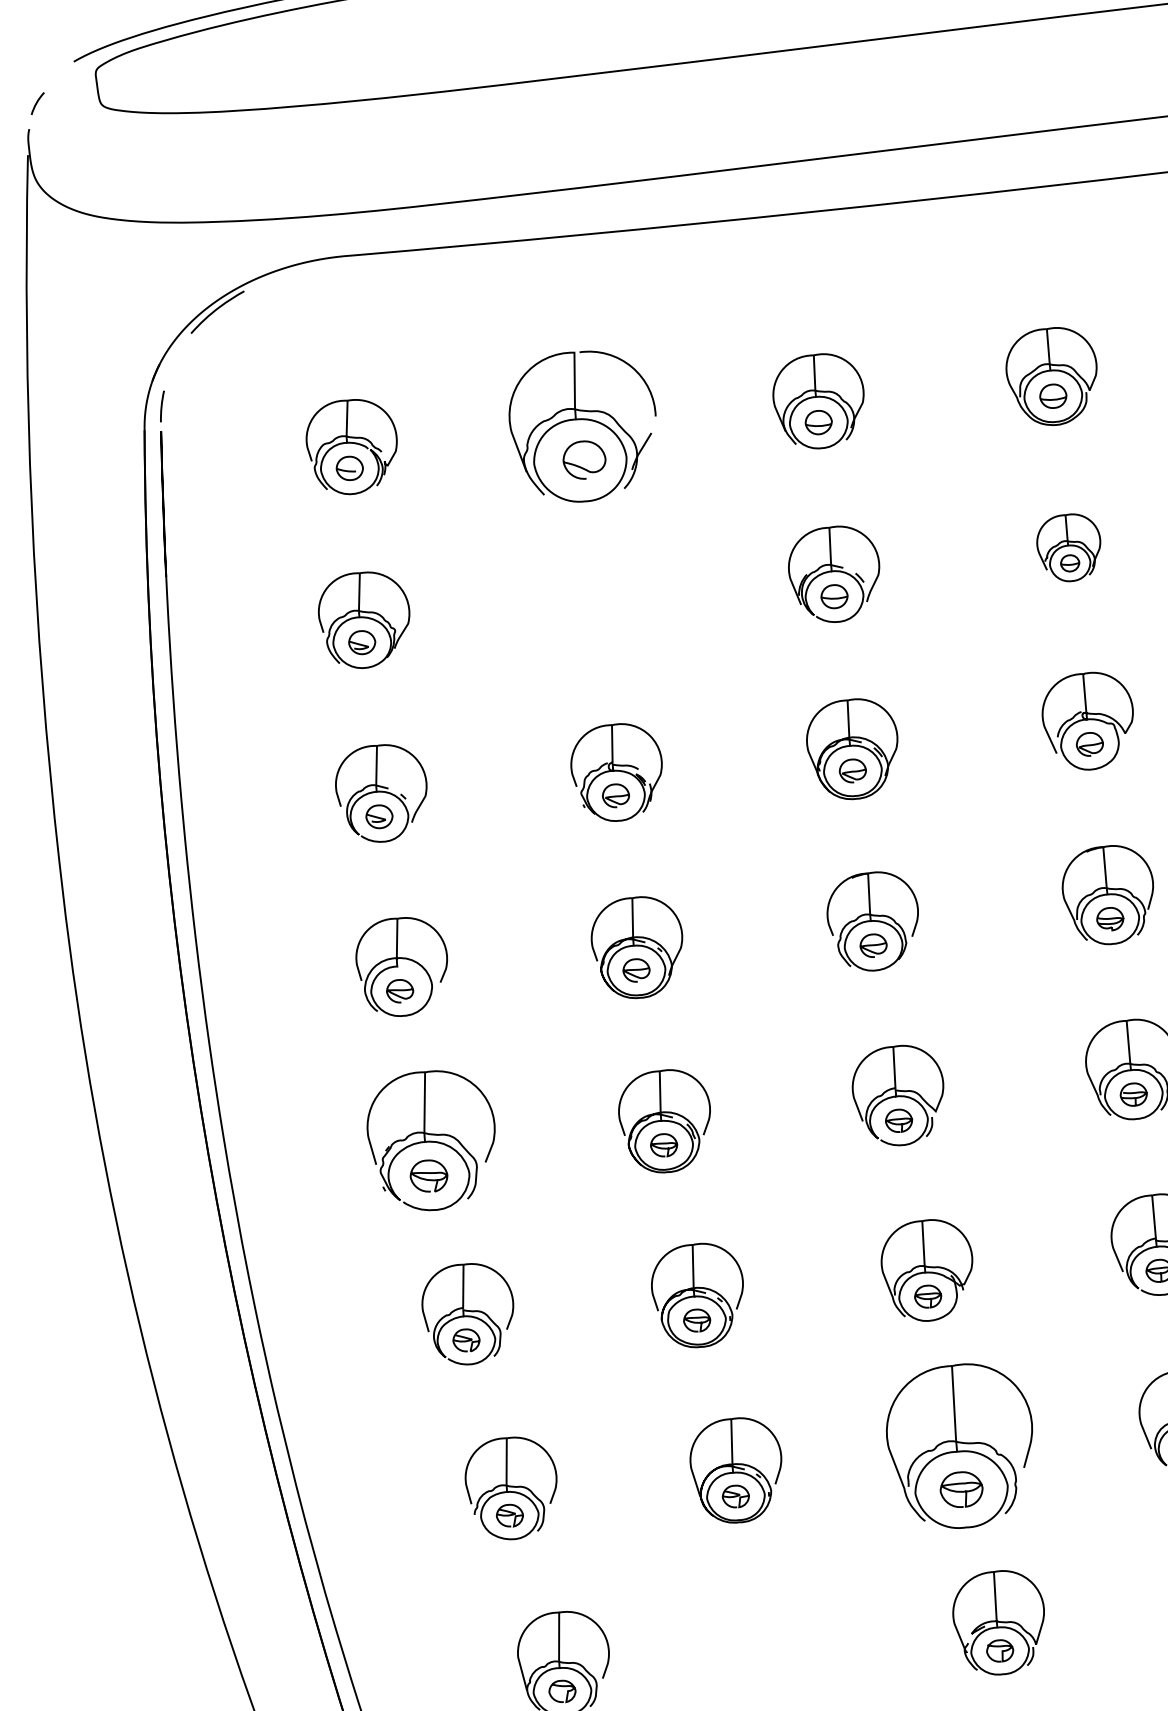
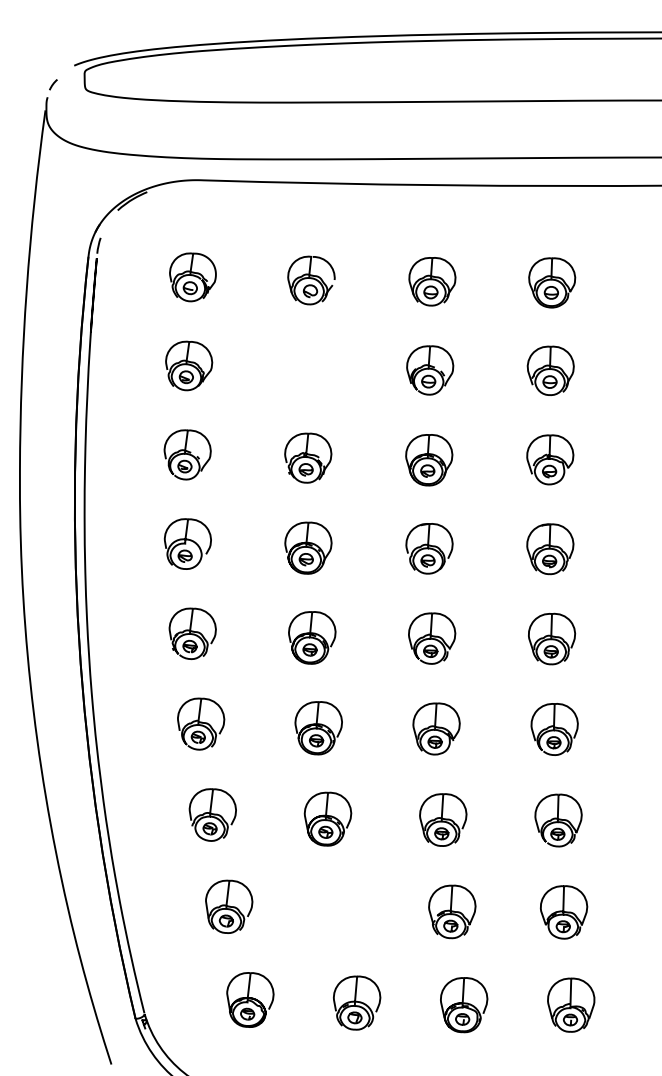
part: (583, 426) -> (311, 280), size x0.62
part: (1068, 547) -> (550, 370), size x1.43
part: (431, 1139) -> (192, 633), size x0.71
part: (961, 1445) -> (443, 819), size x0.62

